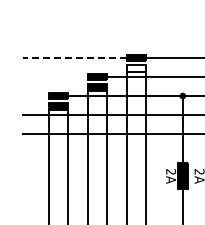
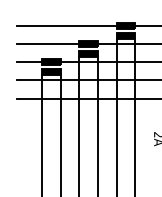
line: (75, 58) -> (67, 26), dashed -> solid
fill: (135, 68) -> (124, 35), added
line: (55, 77) -> (48, 44), added
line: (36, 96) -> (29, 62), added

